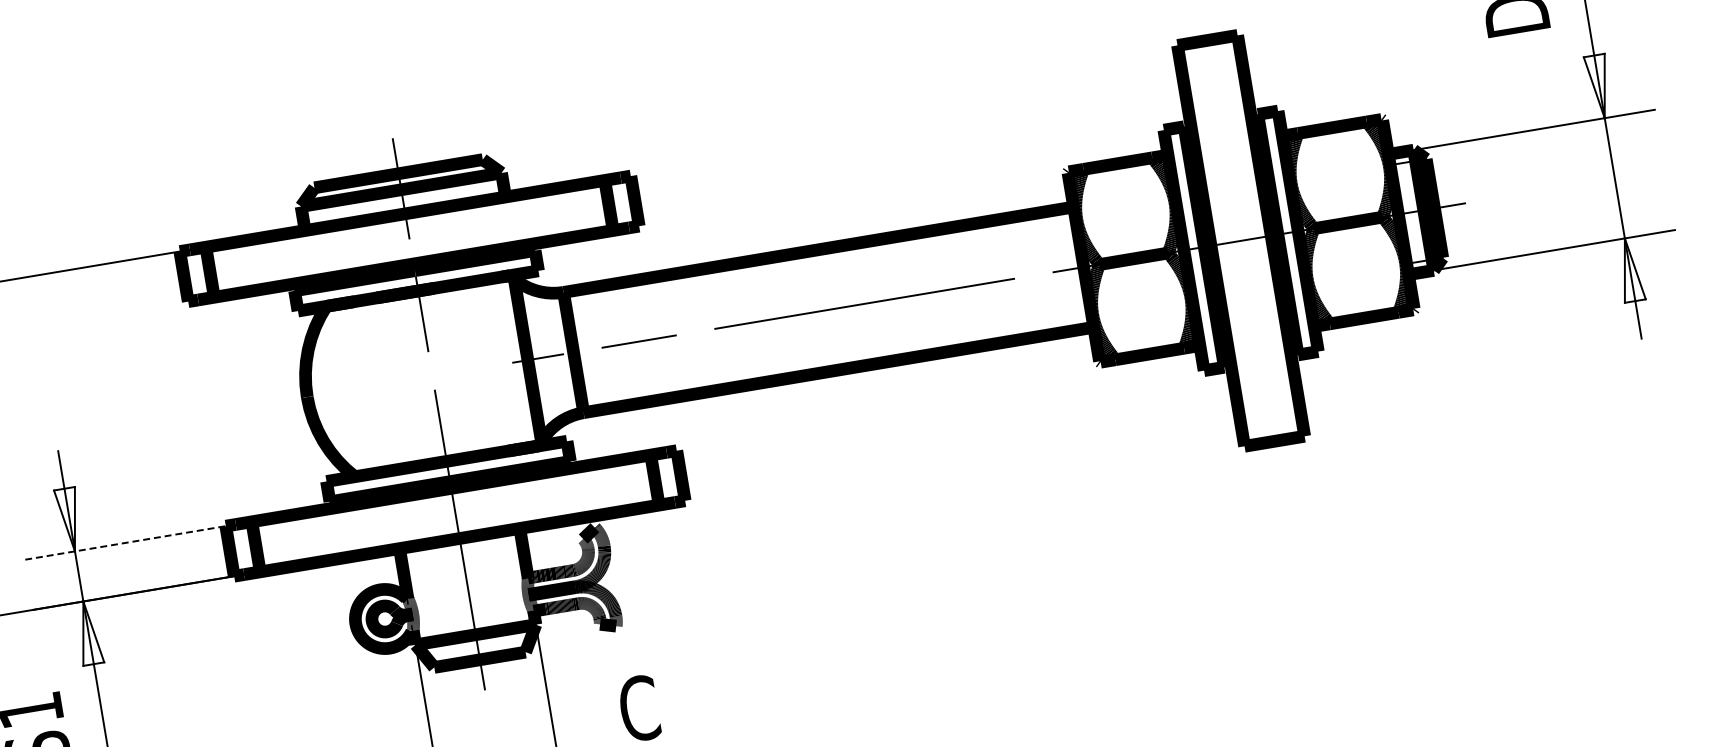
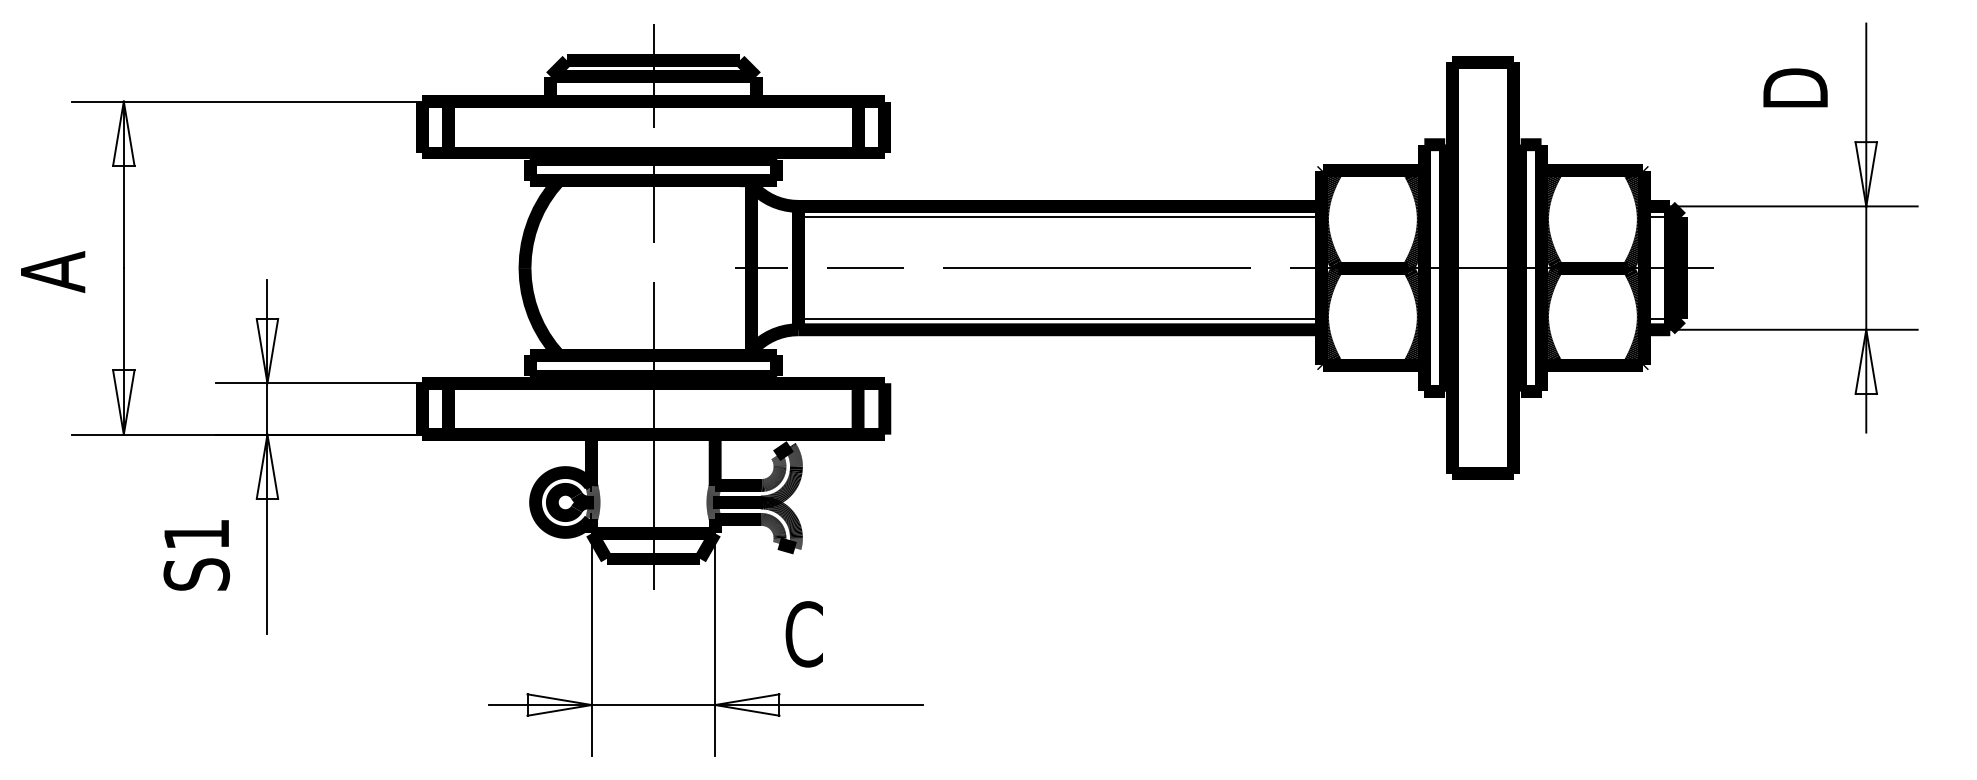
line: (820, 260) -> (1059, 217), added
line: (836, 359) -> (1059, 318), added
line: (129, 542) -> (323, 383), dashed -> solid

